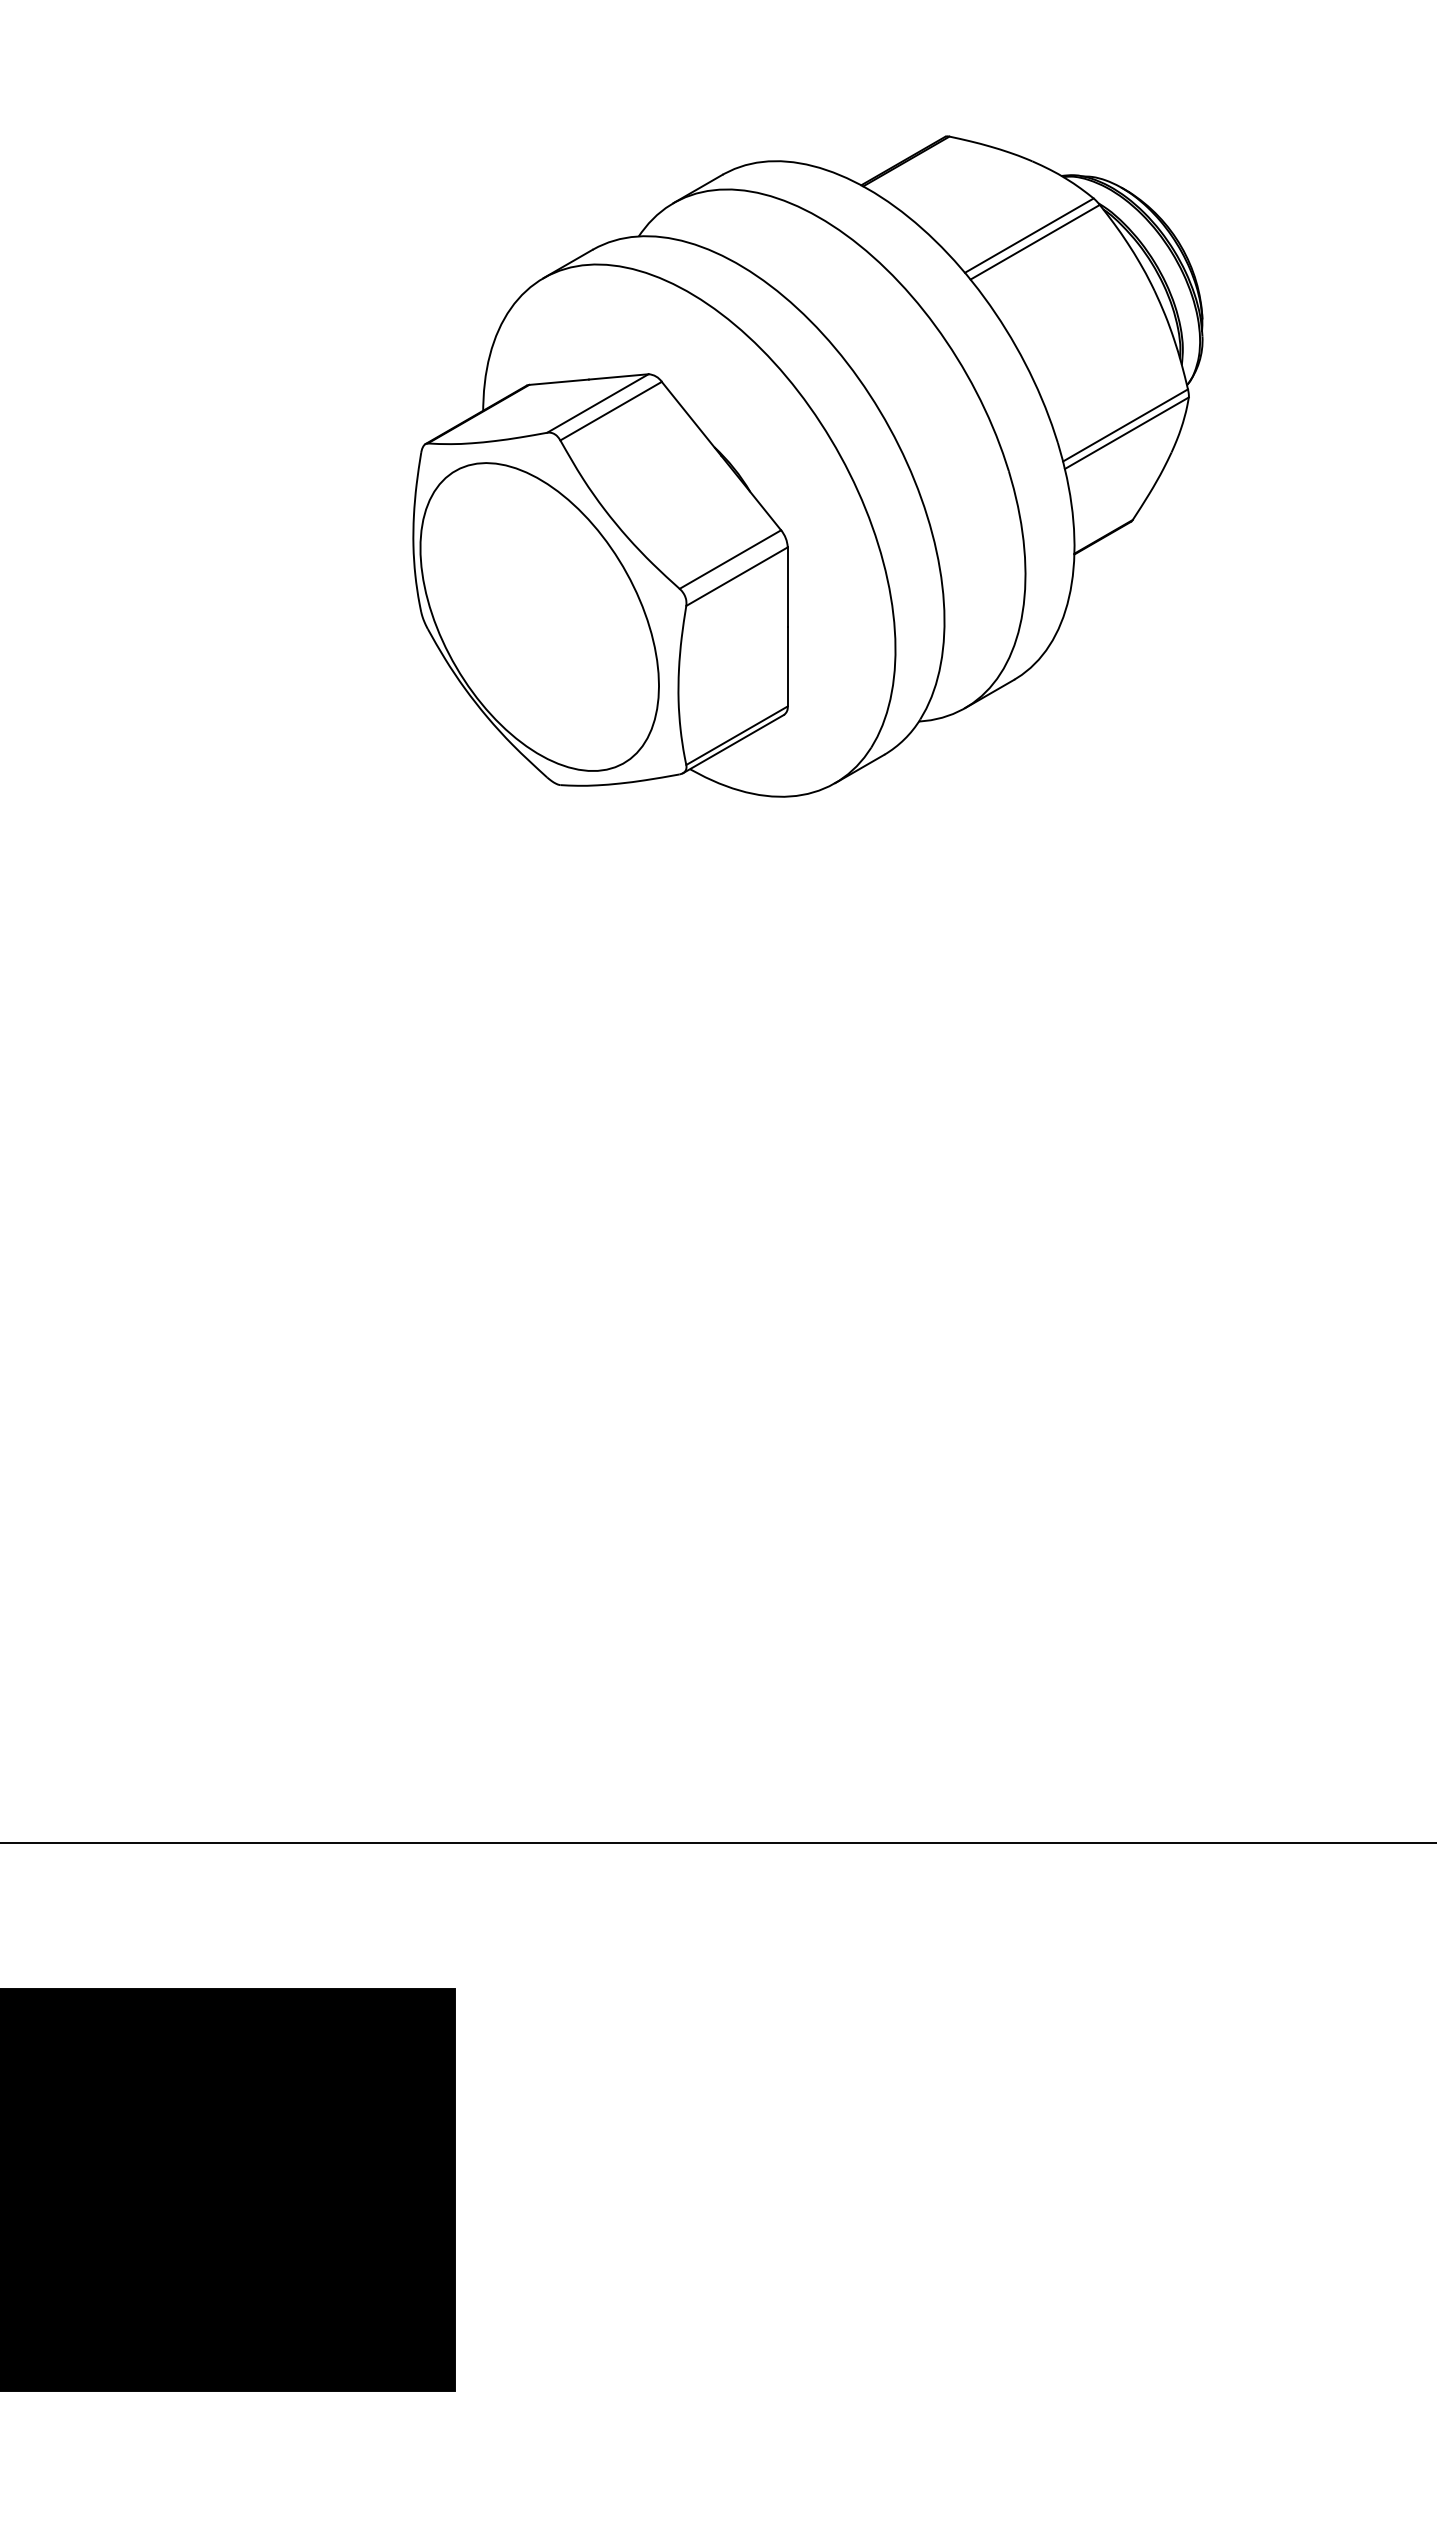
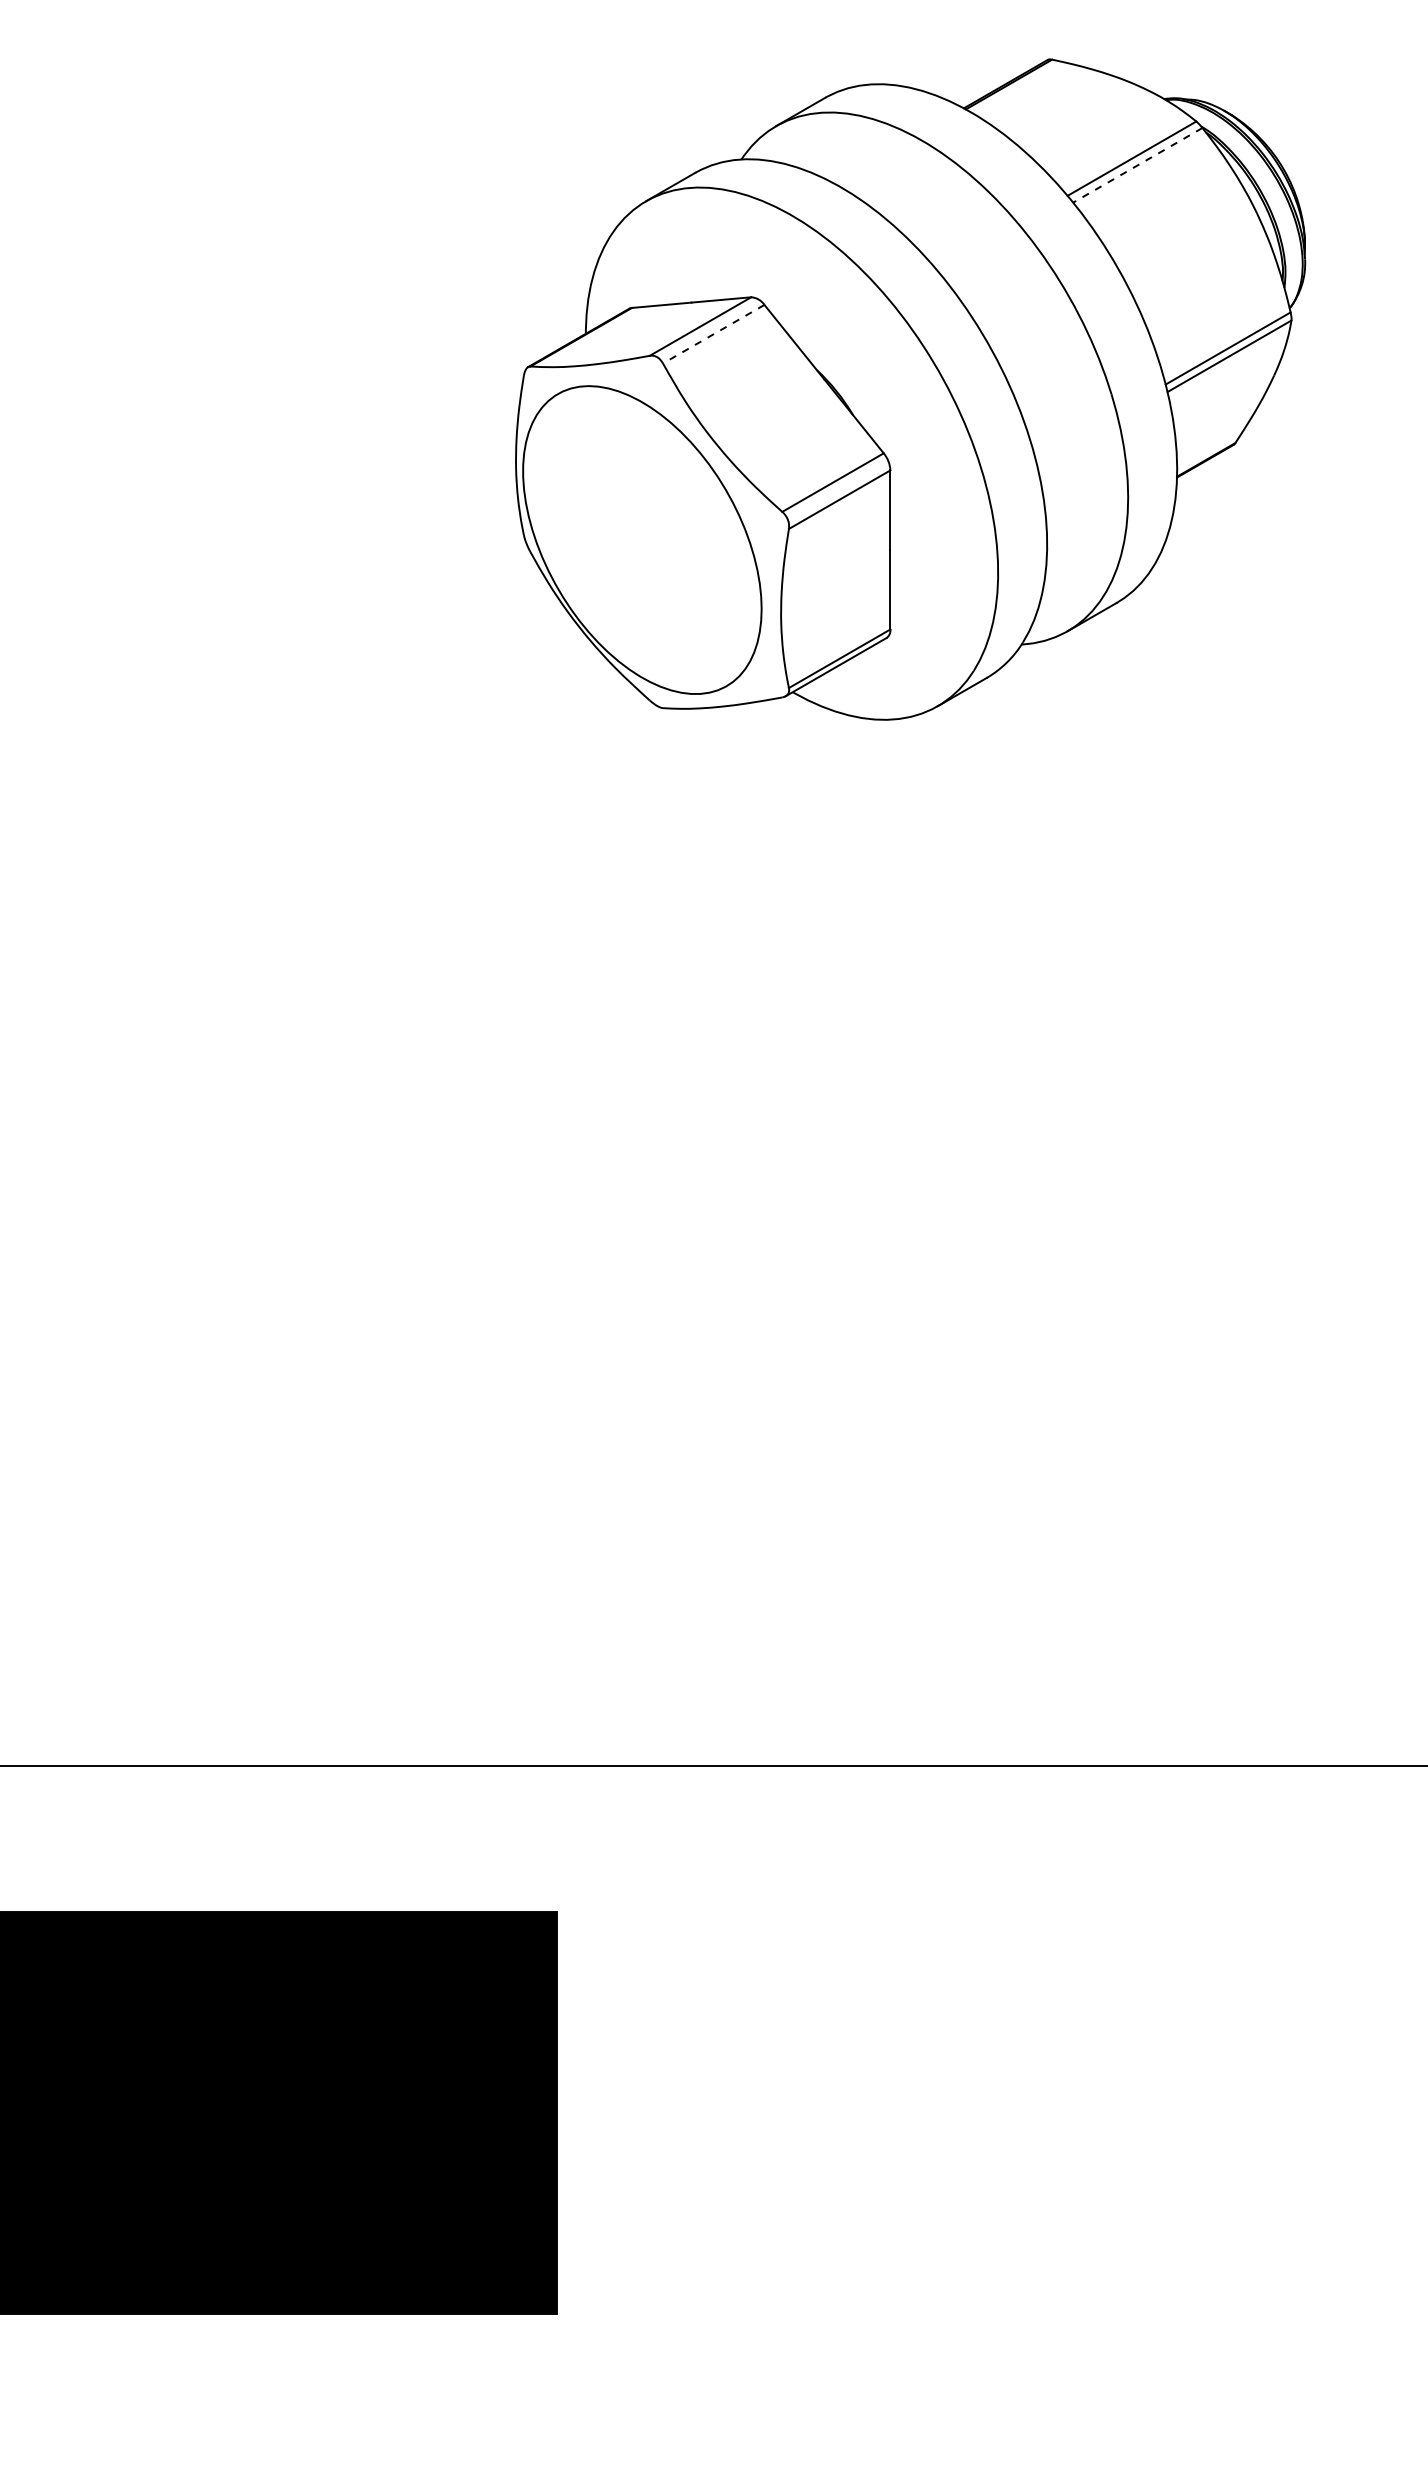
line: (1035, 242) -> (1138, 165), solid -> dashed
line: (611, 411) -> (714, 334), solid -> dashed

